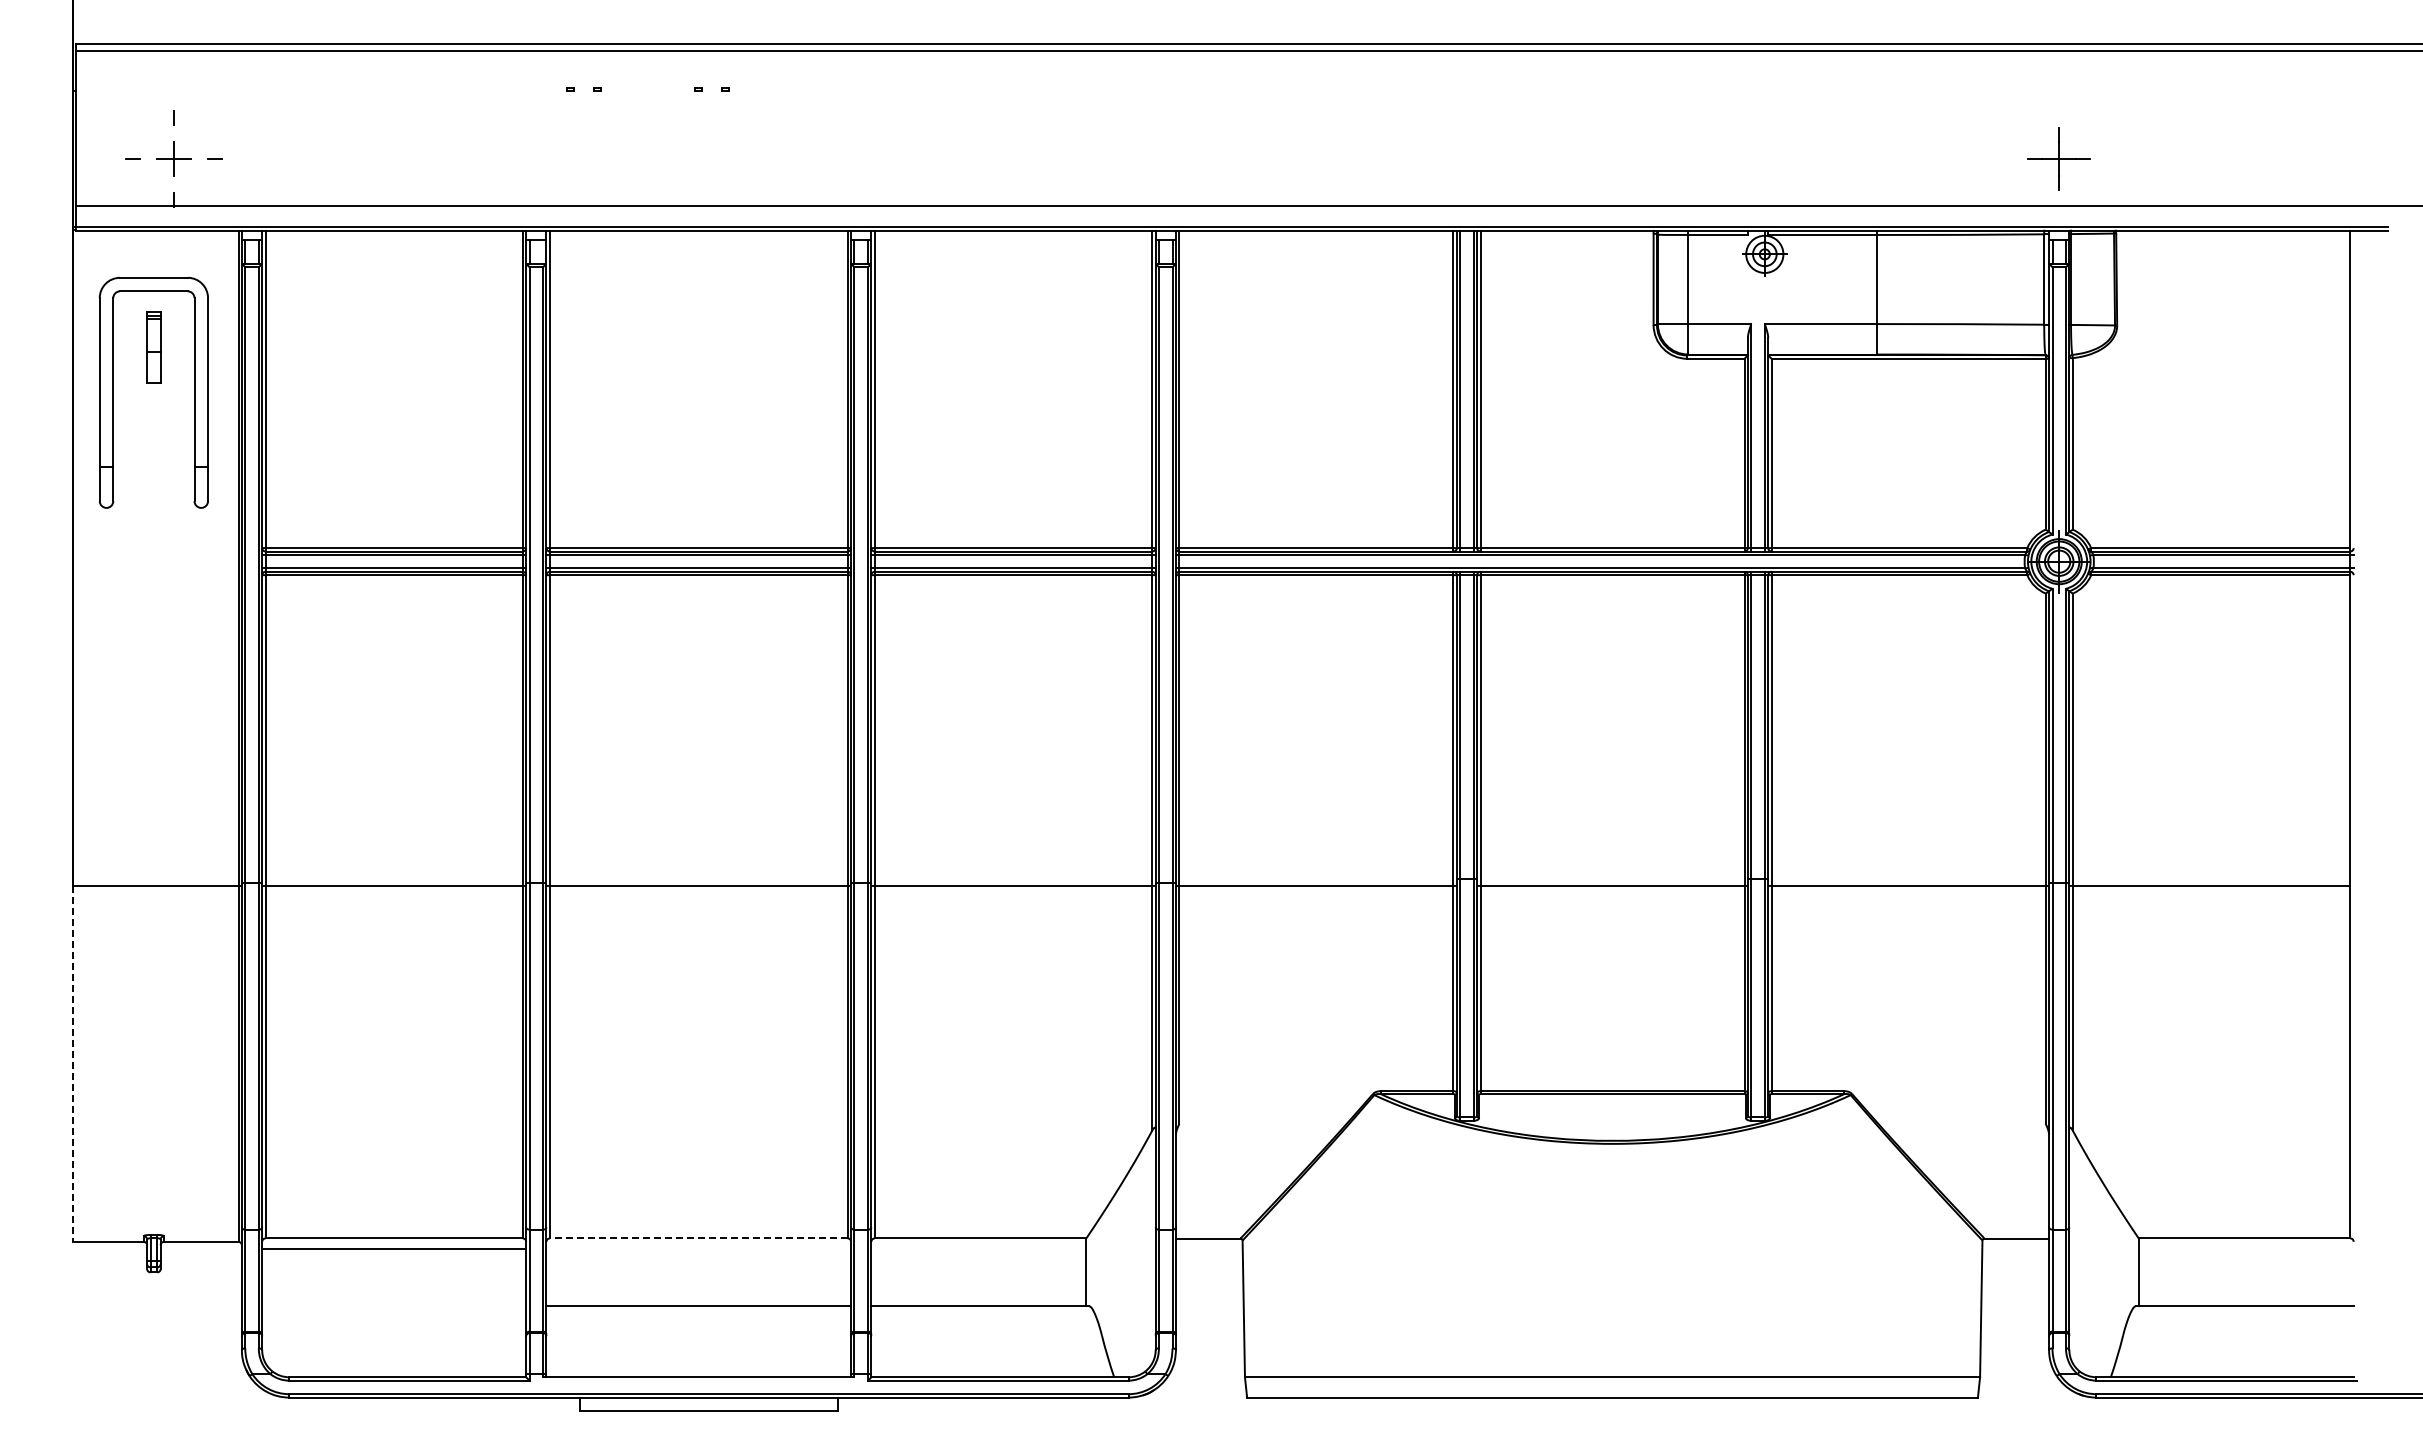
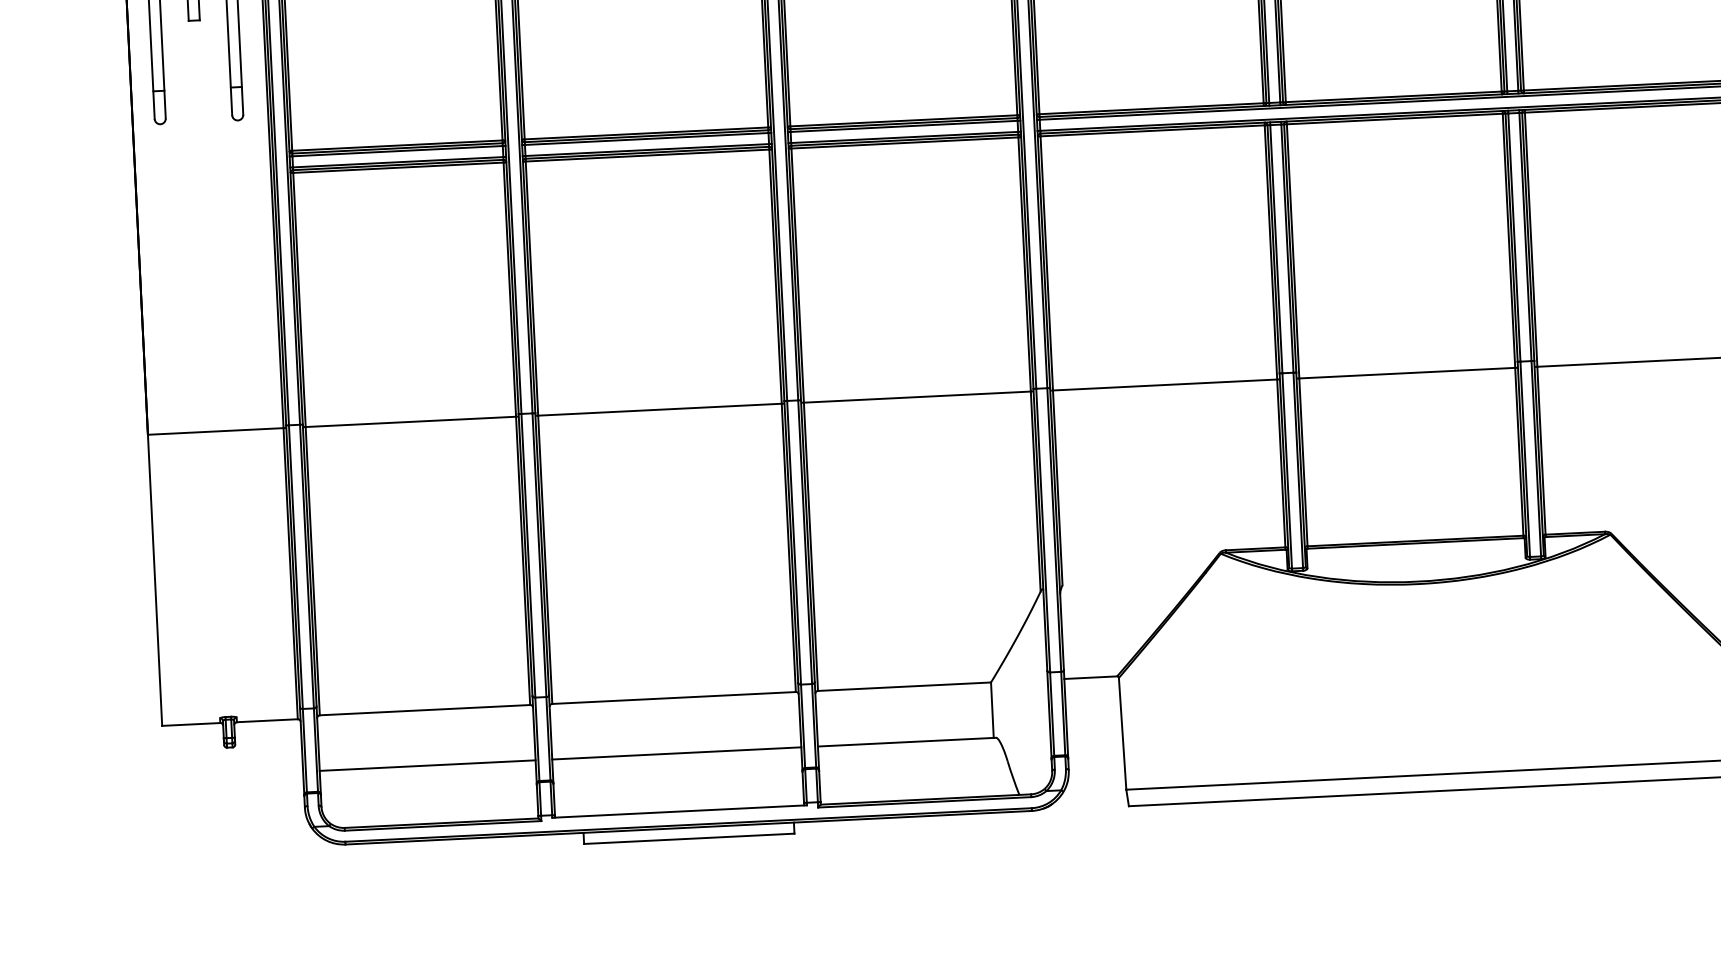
line: (72, 1063) -> (154, 579), dashed -> solid
line: (698, 1238) -> (673, 698), dashed -> solid
line: (394, 1249) -> (427, 765), moved

